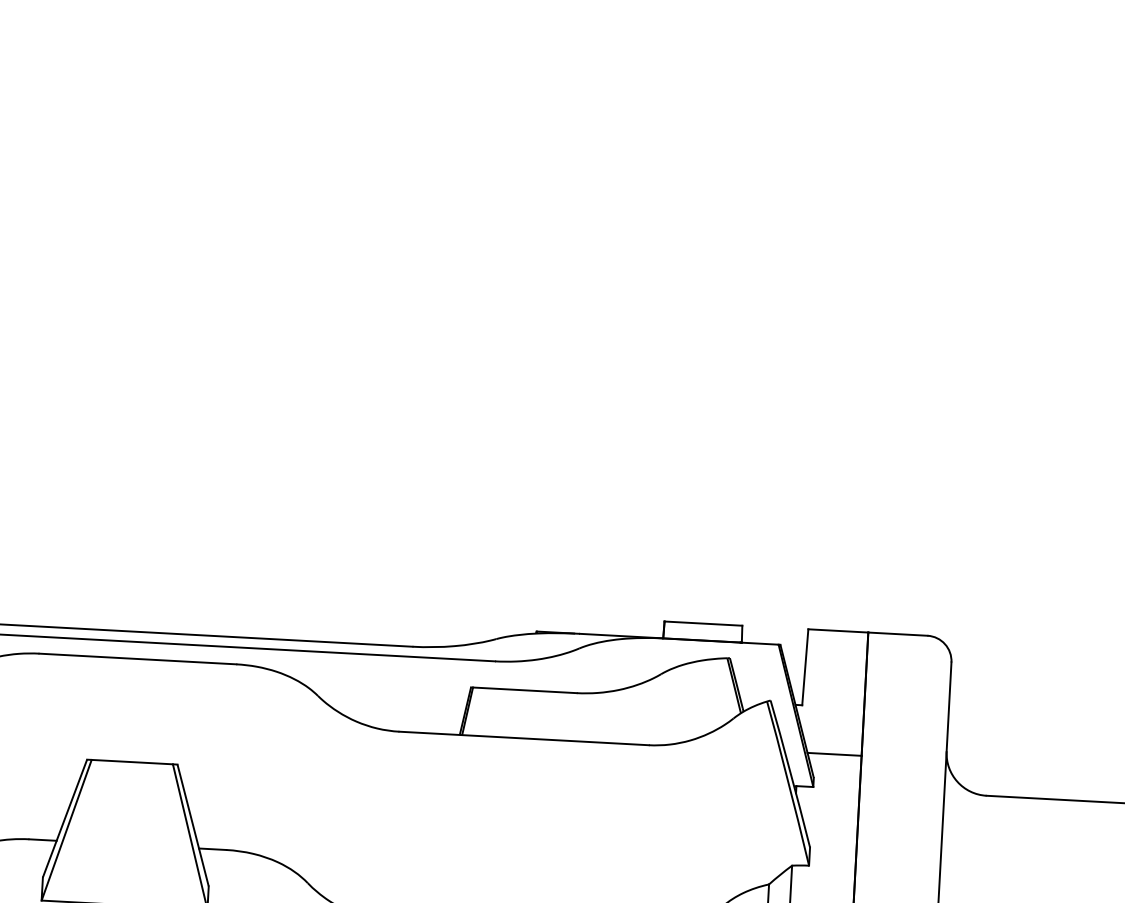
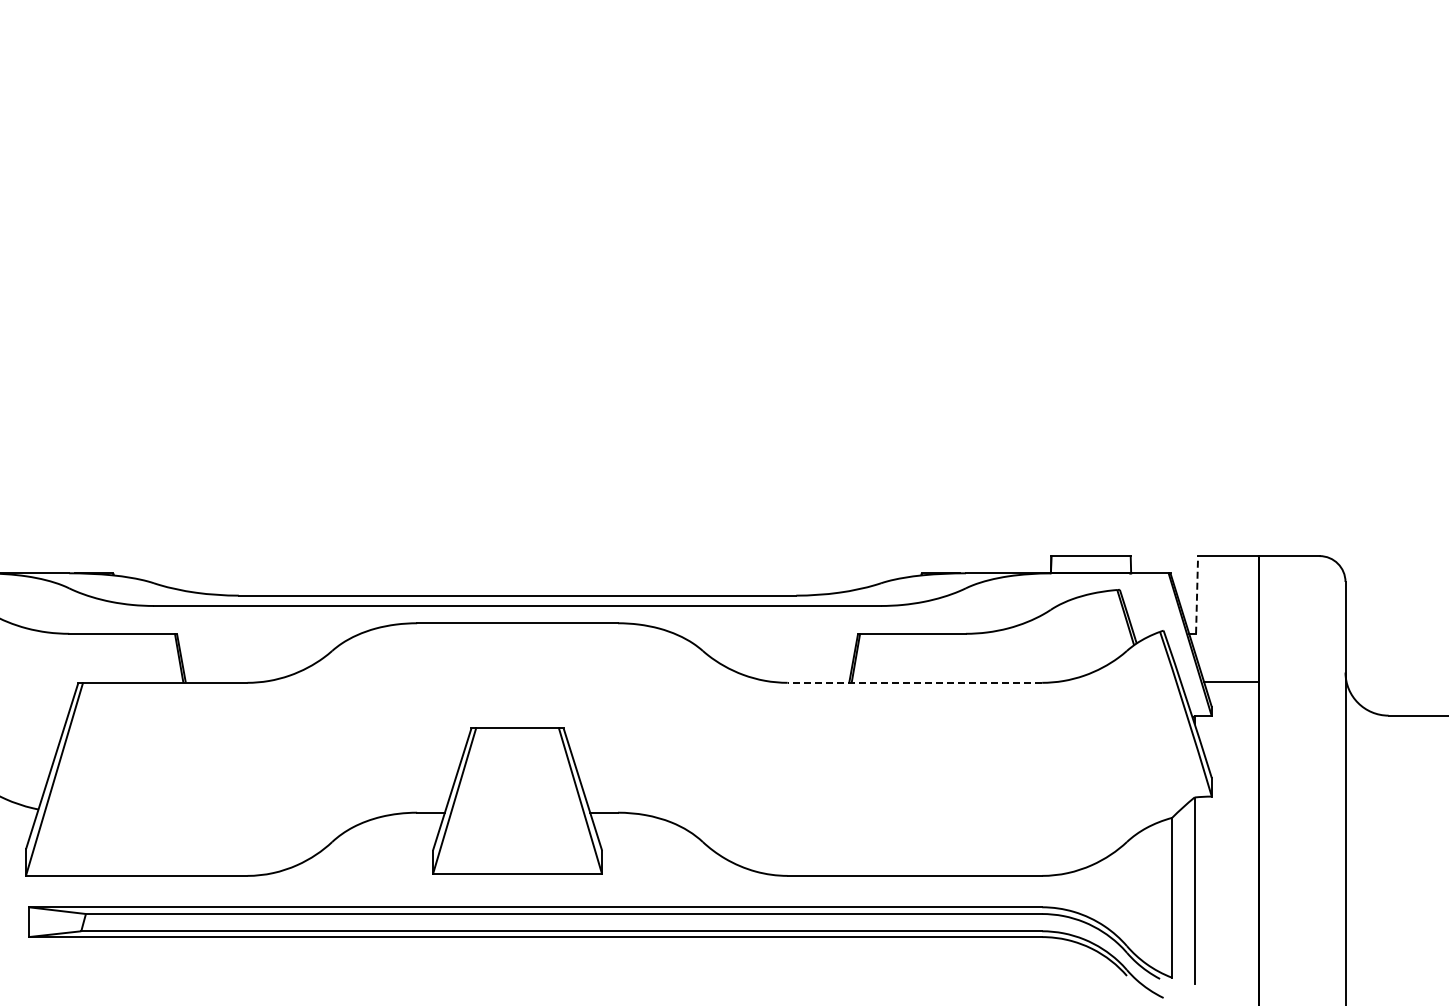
line: (805, 666) -> (1197, 594), solid -> dashed
line: (523, 738) -> (914, 682), solid -> dashed

